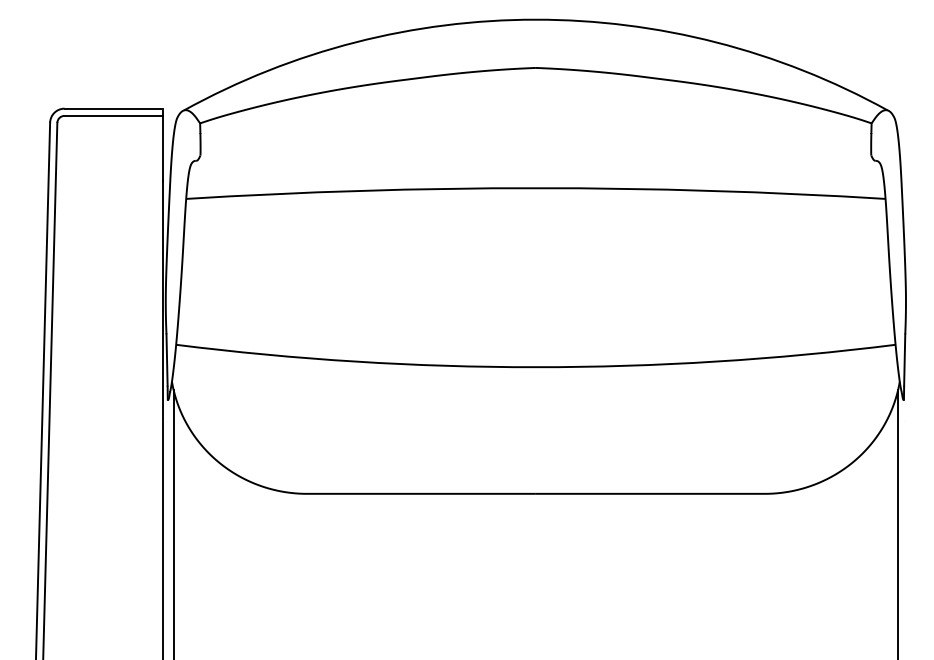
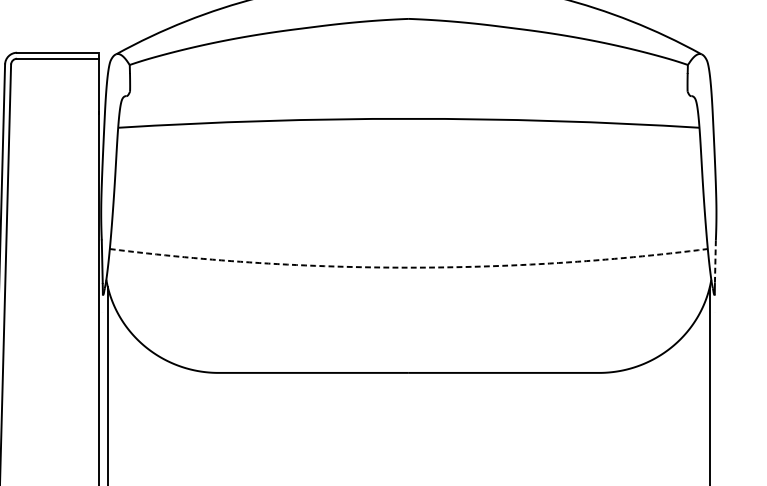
line: (904, 360) -> (715, 262), solid -> dashed
arc: (535, 367) -> (408, 267), solid -> dashed

